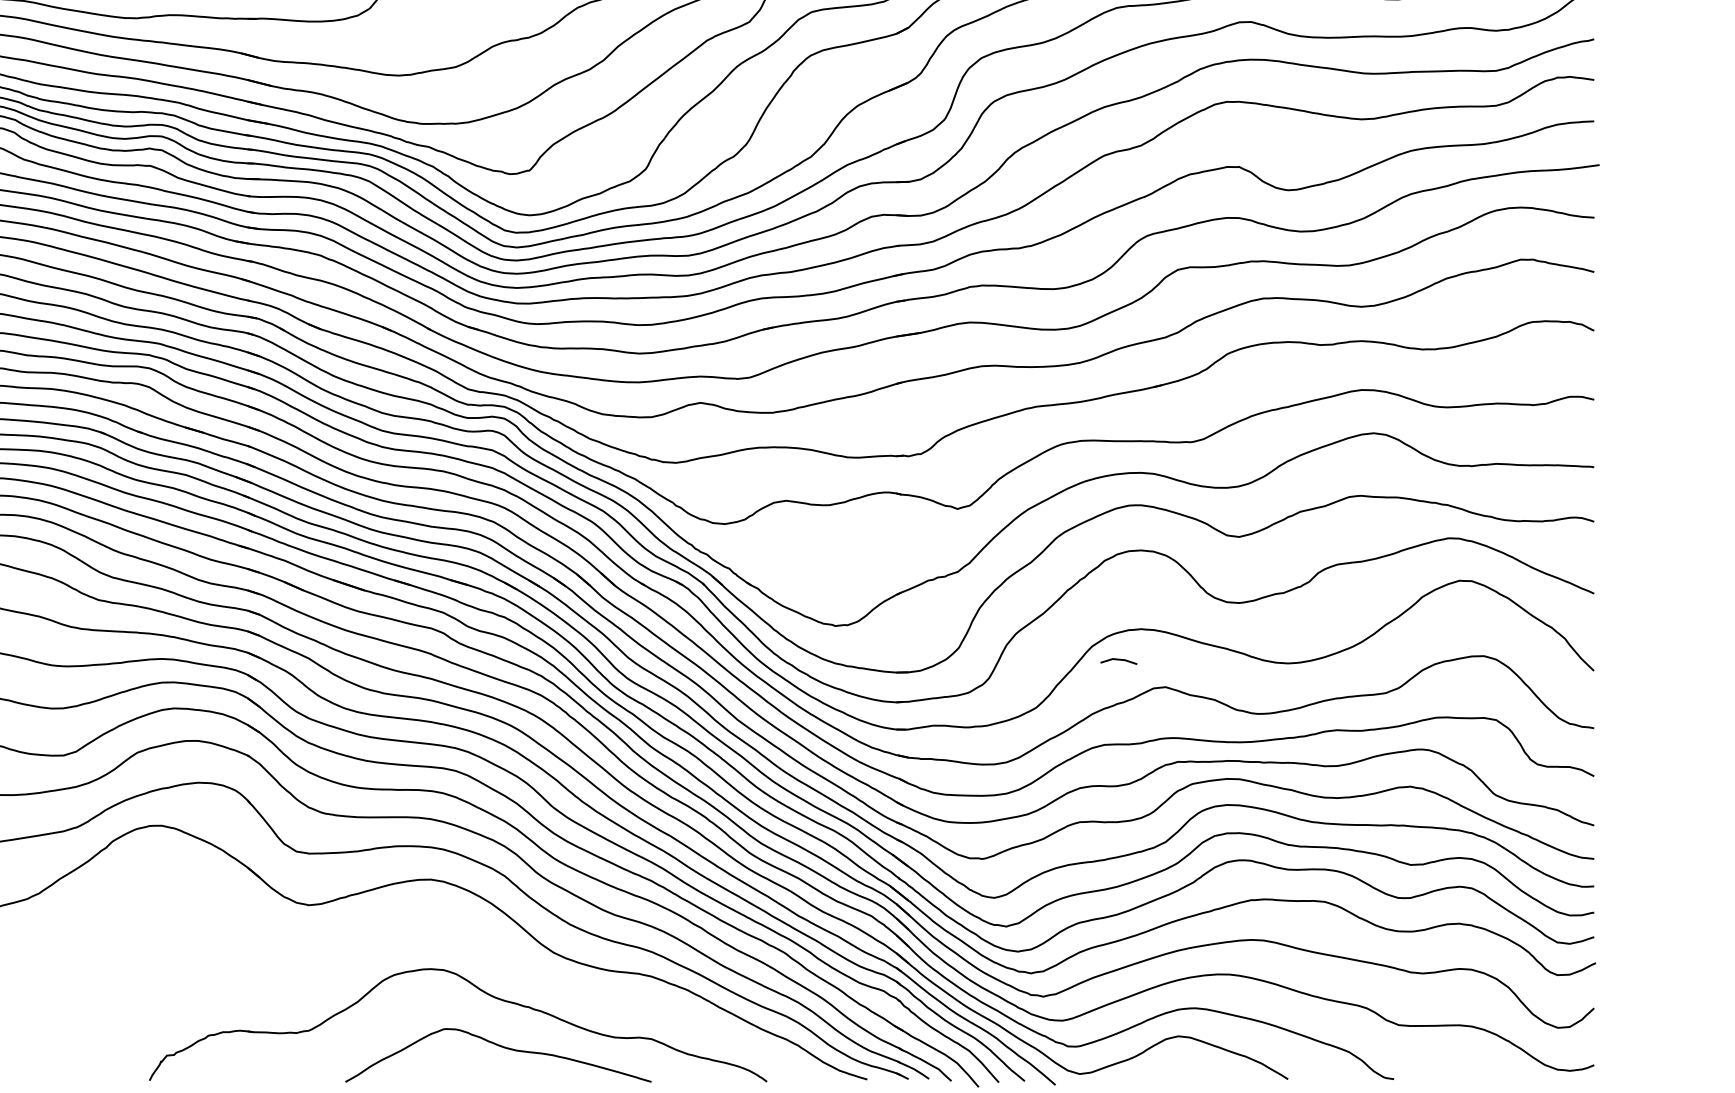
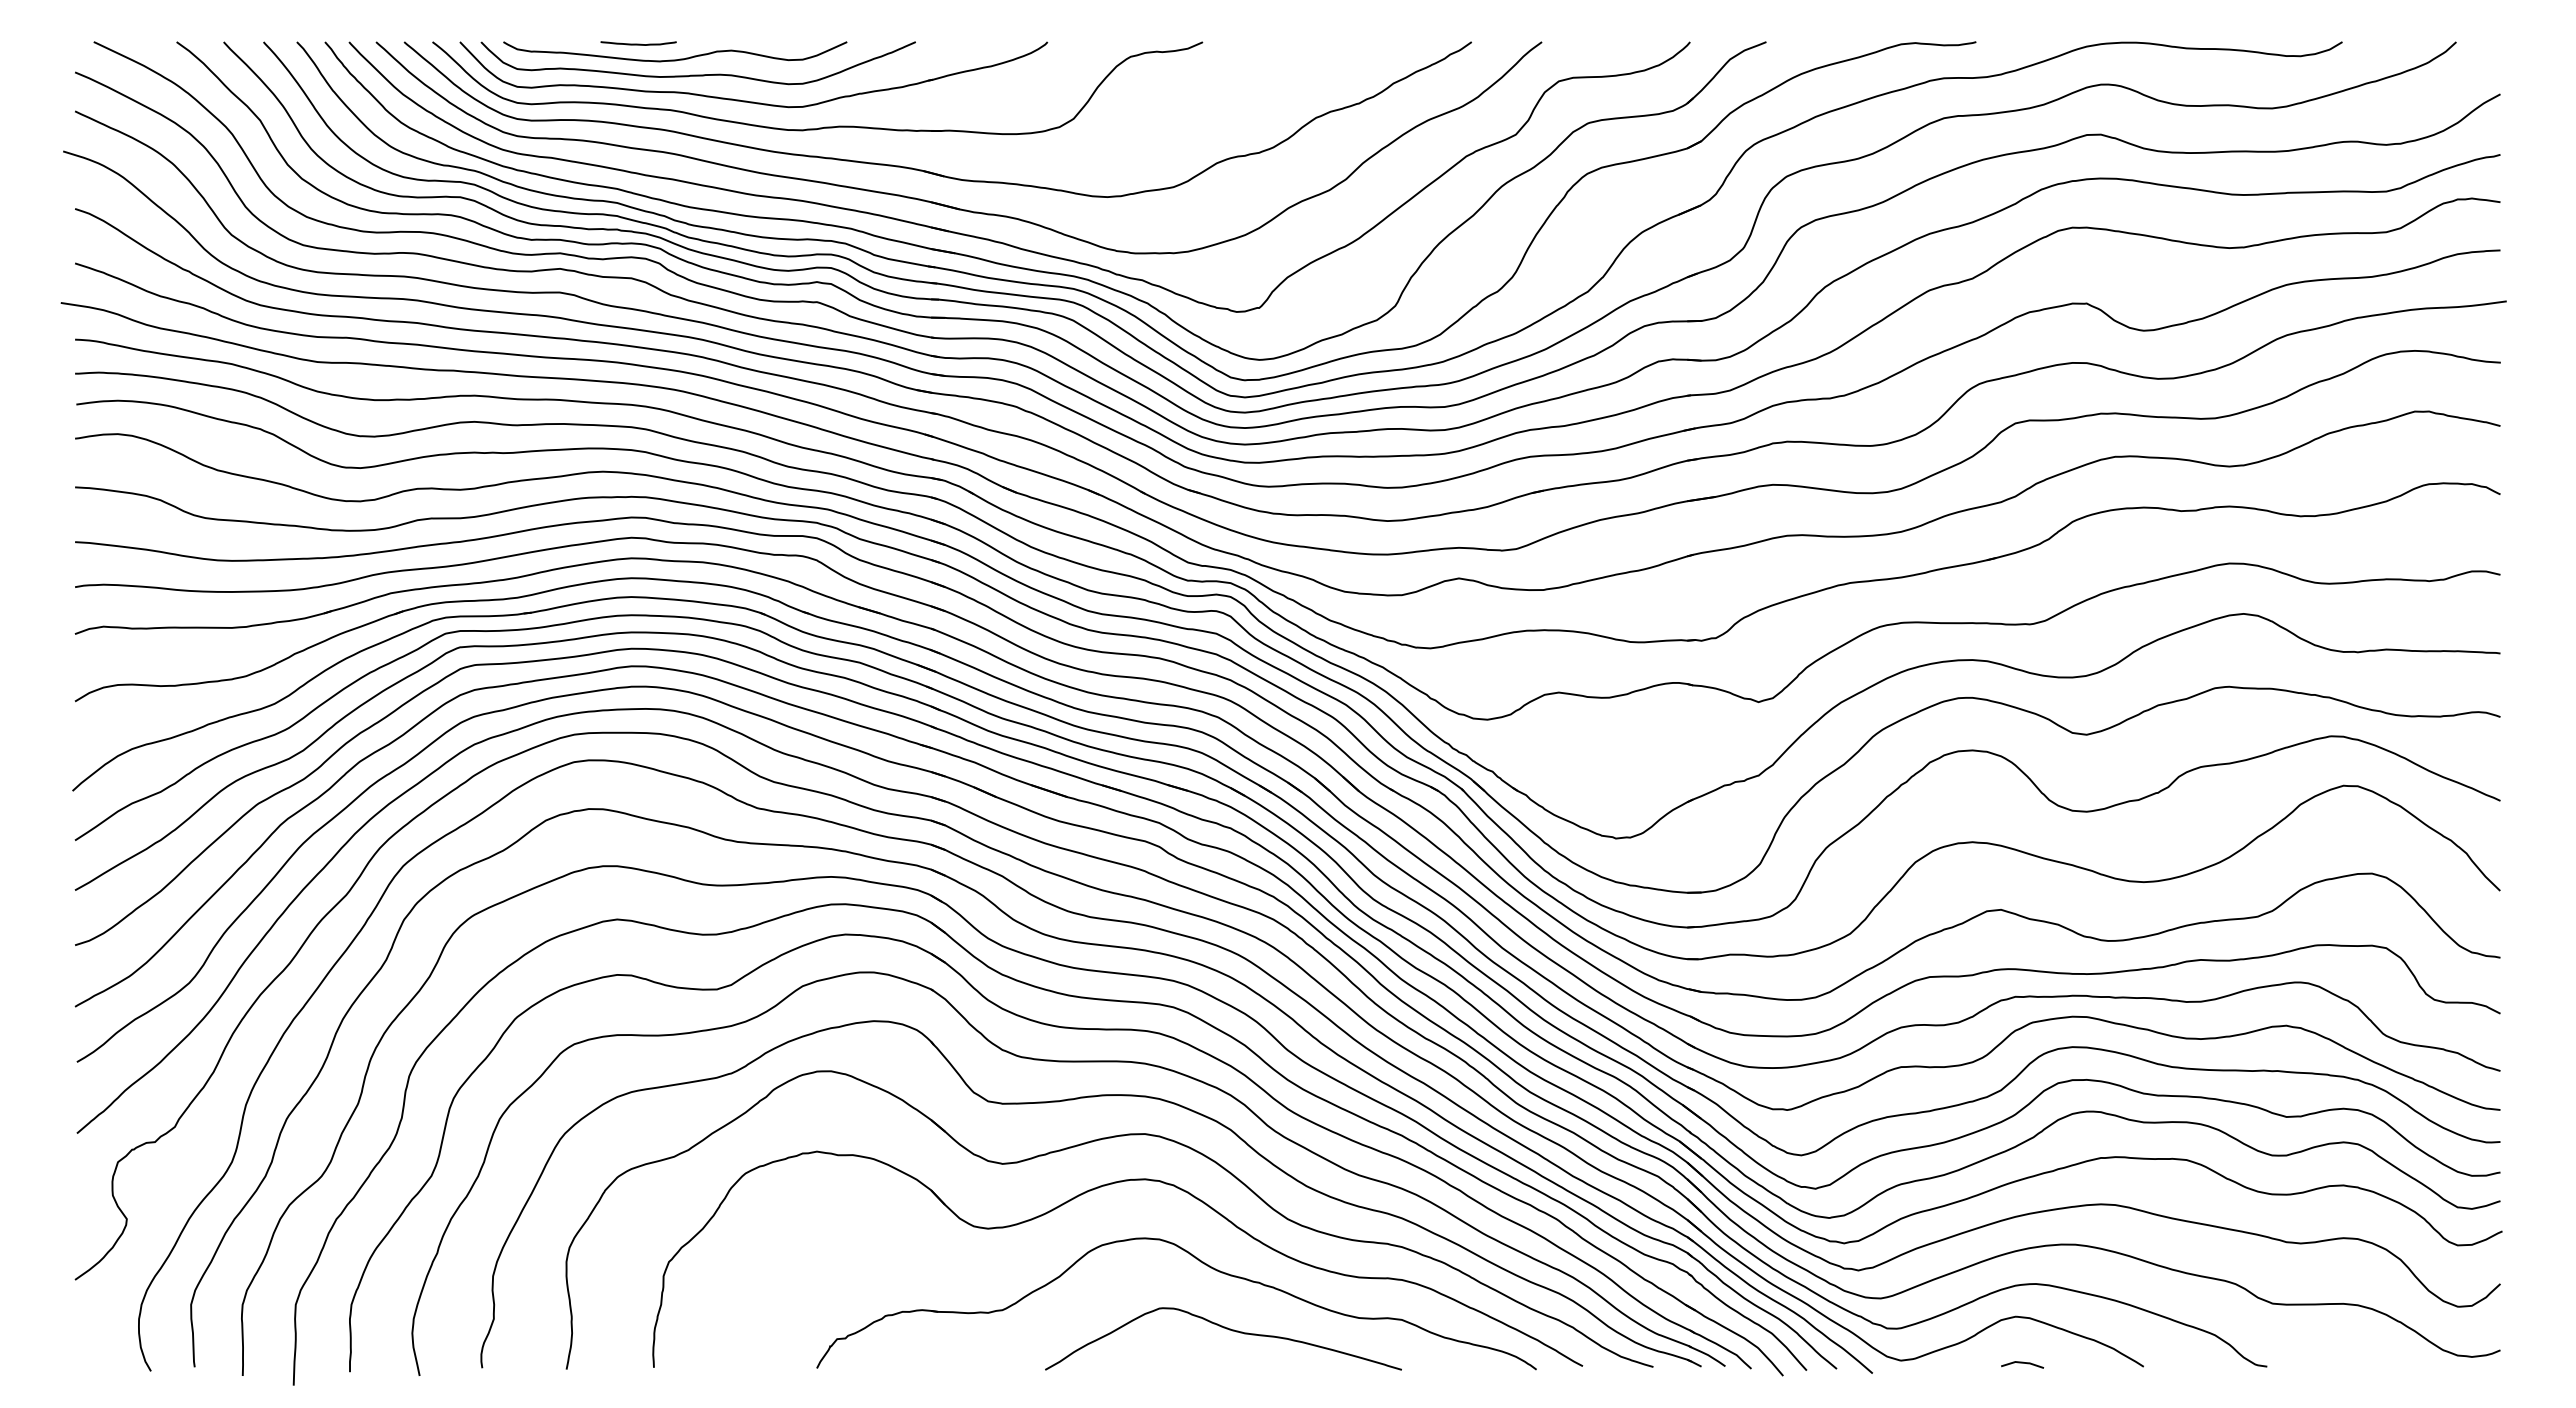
line: (1118, 660) -> (2022, 1363), moved
part: (386, 928) -> (1093, 1190), added

